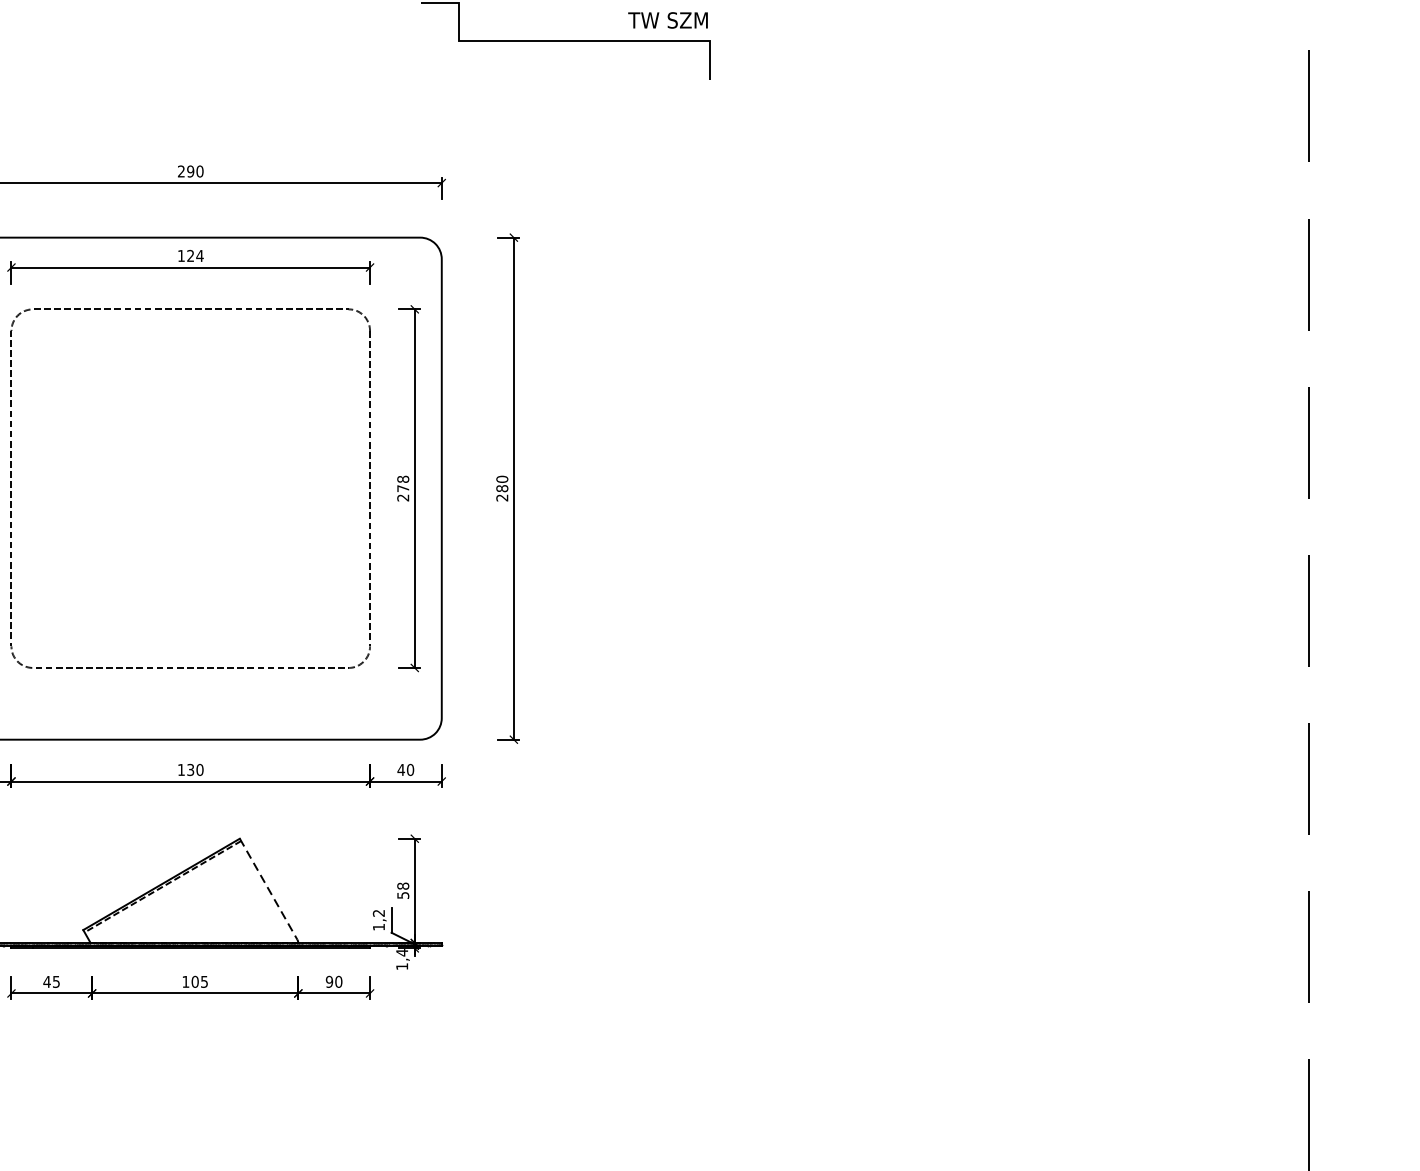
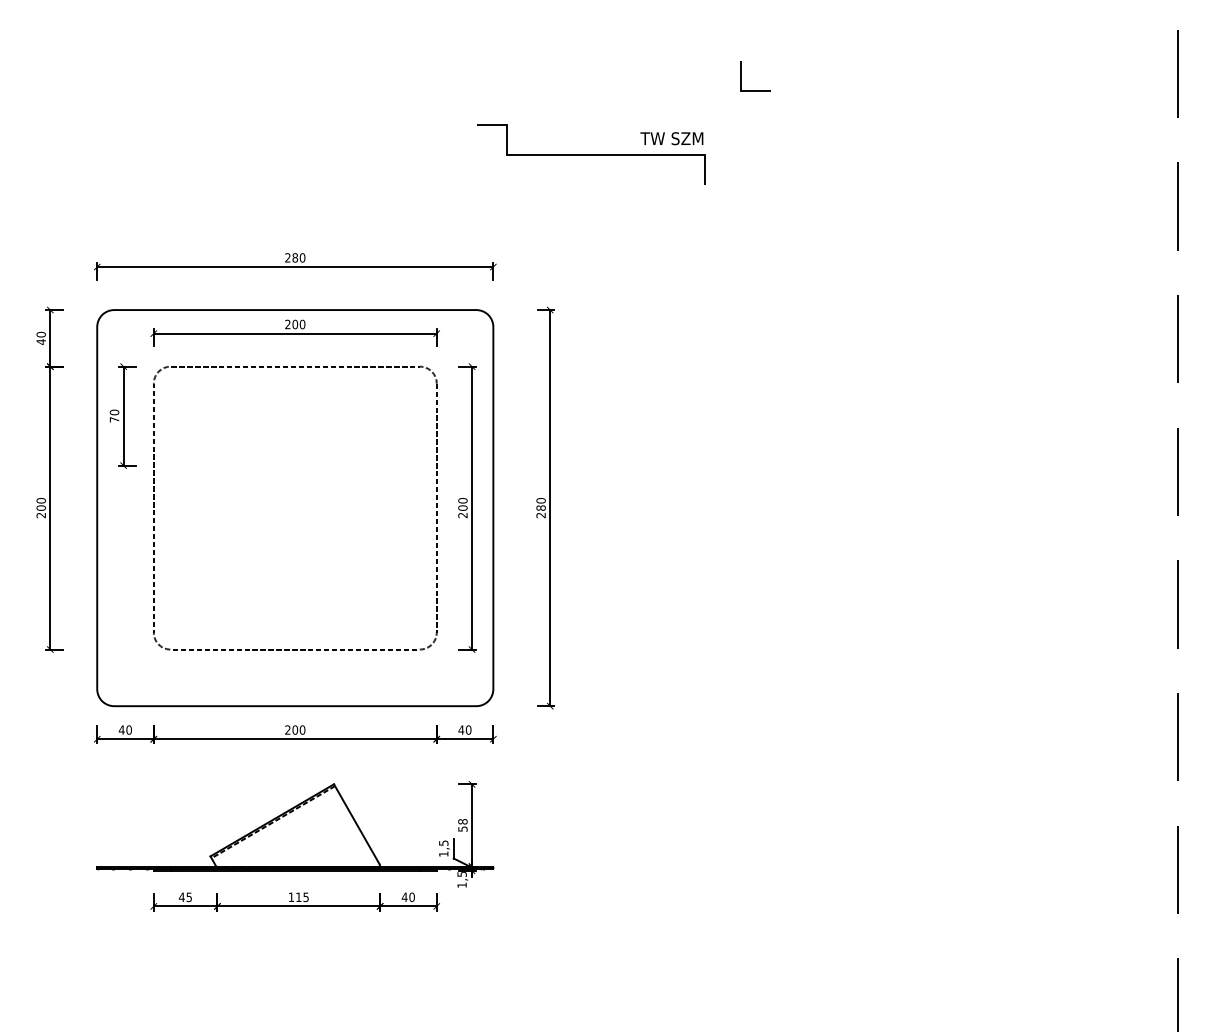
text: (191, 171) -> (295, 257), 290 -> 280
text: (191, 255) -> (295, 324), 124 -> 200
text: (402, 484) -> (462, 504), 278 -> 200
text: (185, 769) -> (291, 729), 130 -> 200
line: (268, 889) -> (356, 824), dashed -> solid
text: (378, 912) -> (443, 842), 1,2 -> 1,5
text: (401, 953) -> (461, 874), 1,4 -> 1,5
text: (194, 982) -> (298, 897), 105 -> 115
text: (329, 982) -> (404, 897), 90 -> 40

